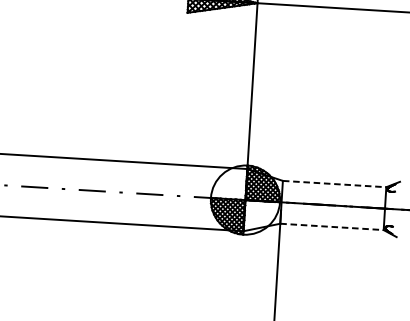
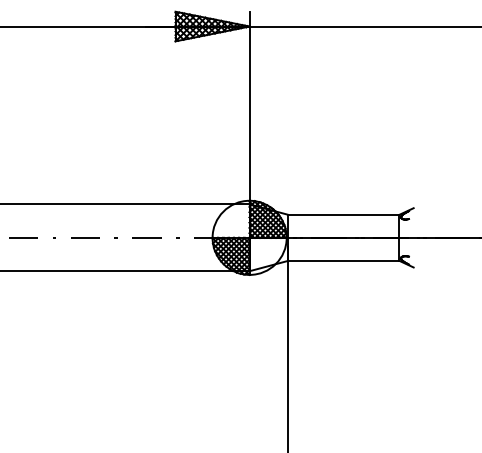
line: (335, 183) -> (344, 214), dashed -> solid
line: (332, 226) -> (344, 260), dashed -> solid

